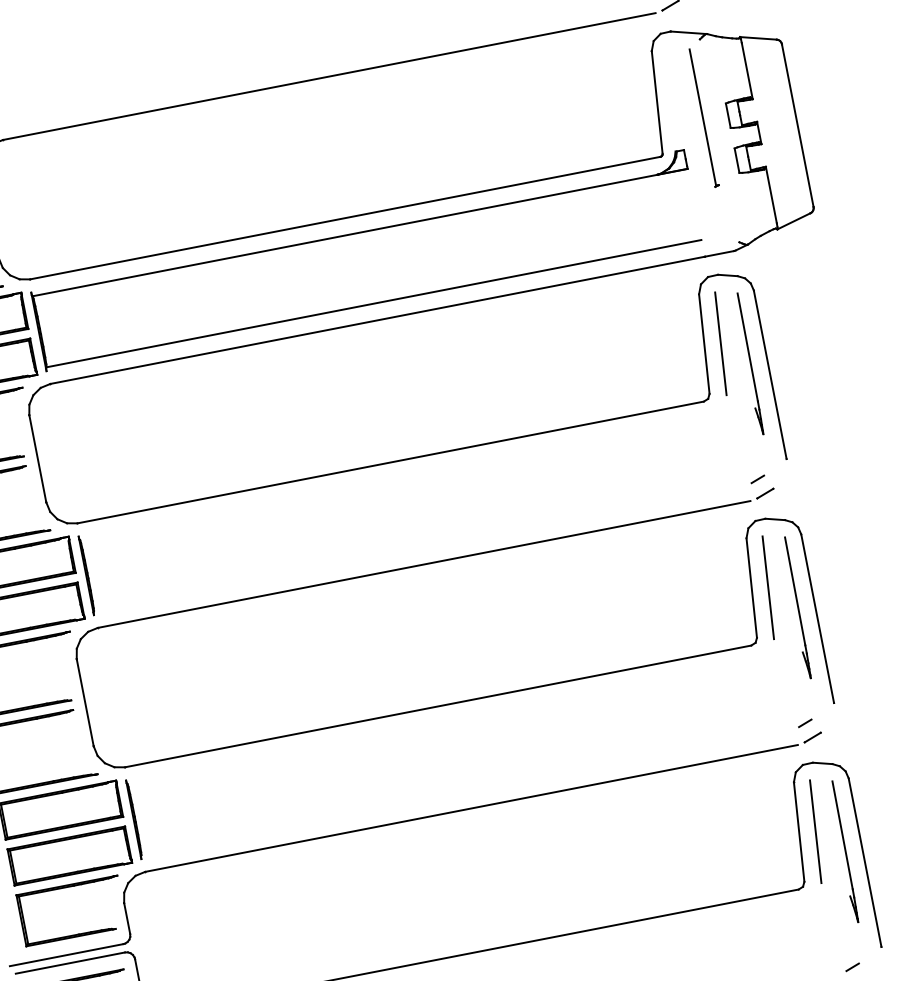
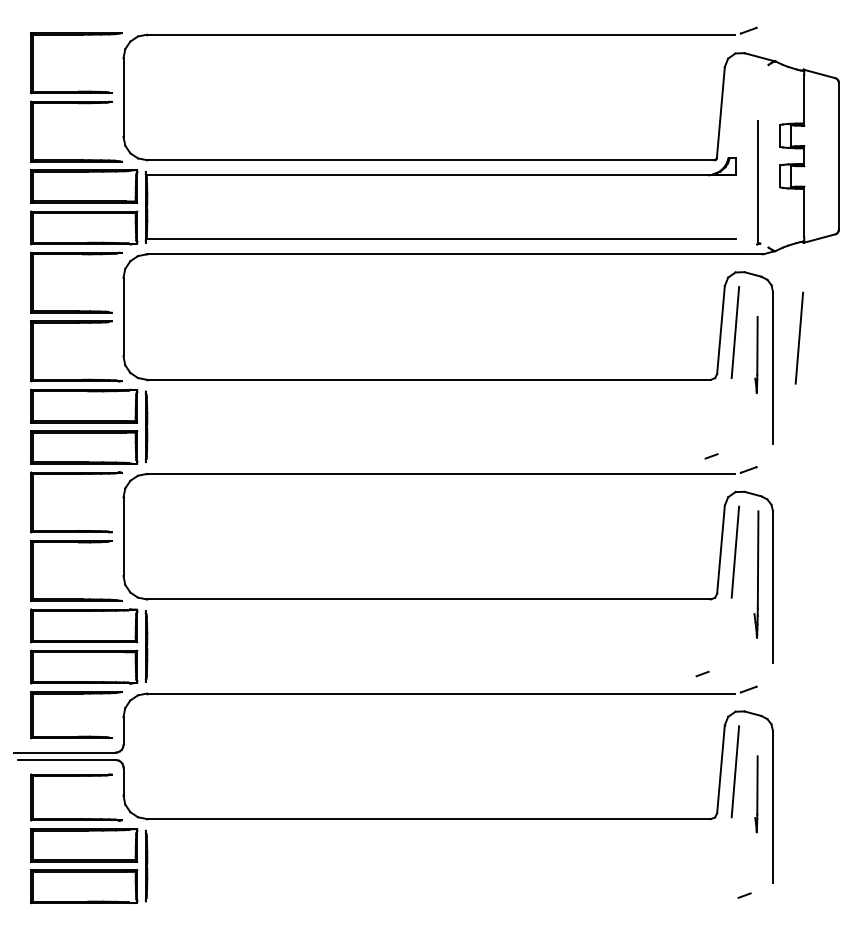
part: (703, 117) -> (758, 182), moved
line: (792, 335) -> (798, 337), added
part: (749, 363) -> (756, 354), size x0.6
line: (757, 479) -> (711, 456), moved
line: (805, 722) -> (702, 673), moved
part: (844, 852) -> (756, 794), size x0.6

